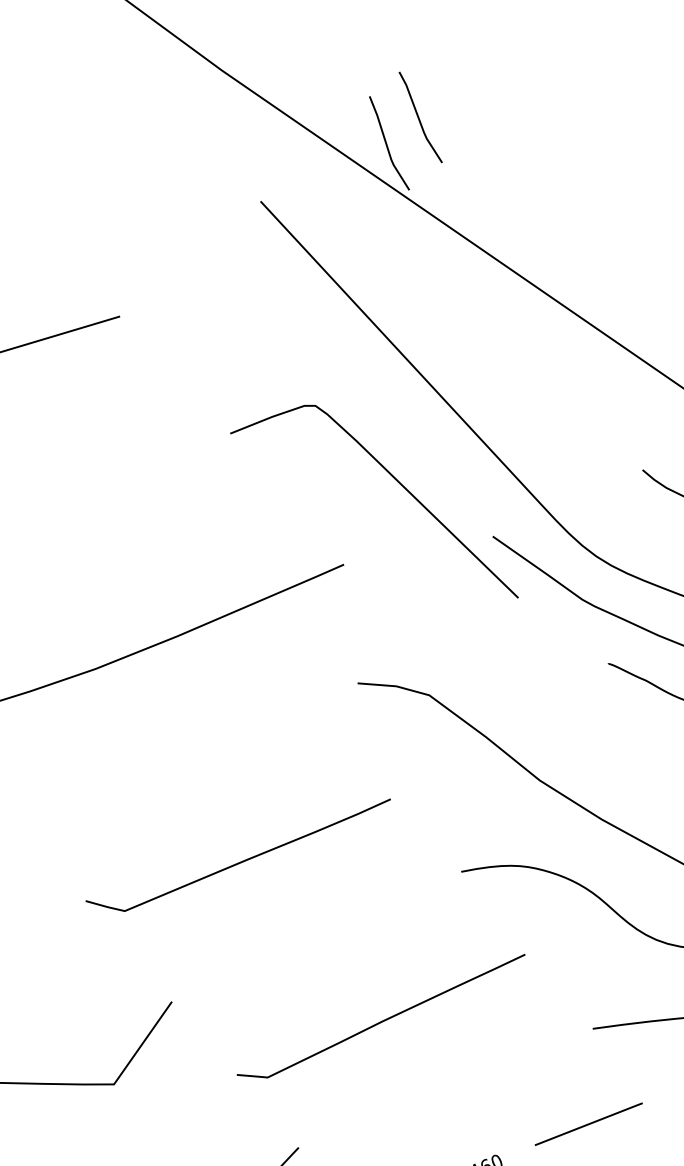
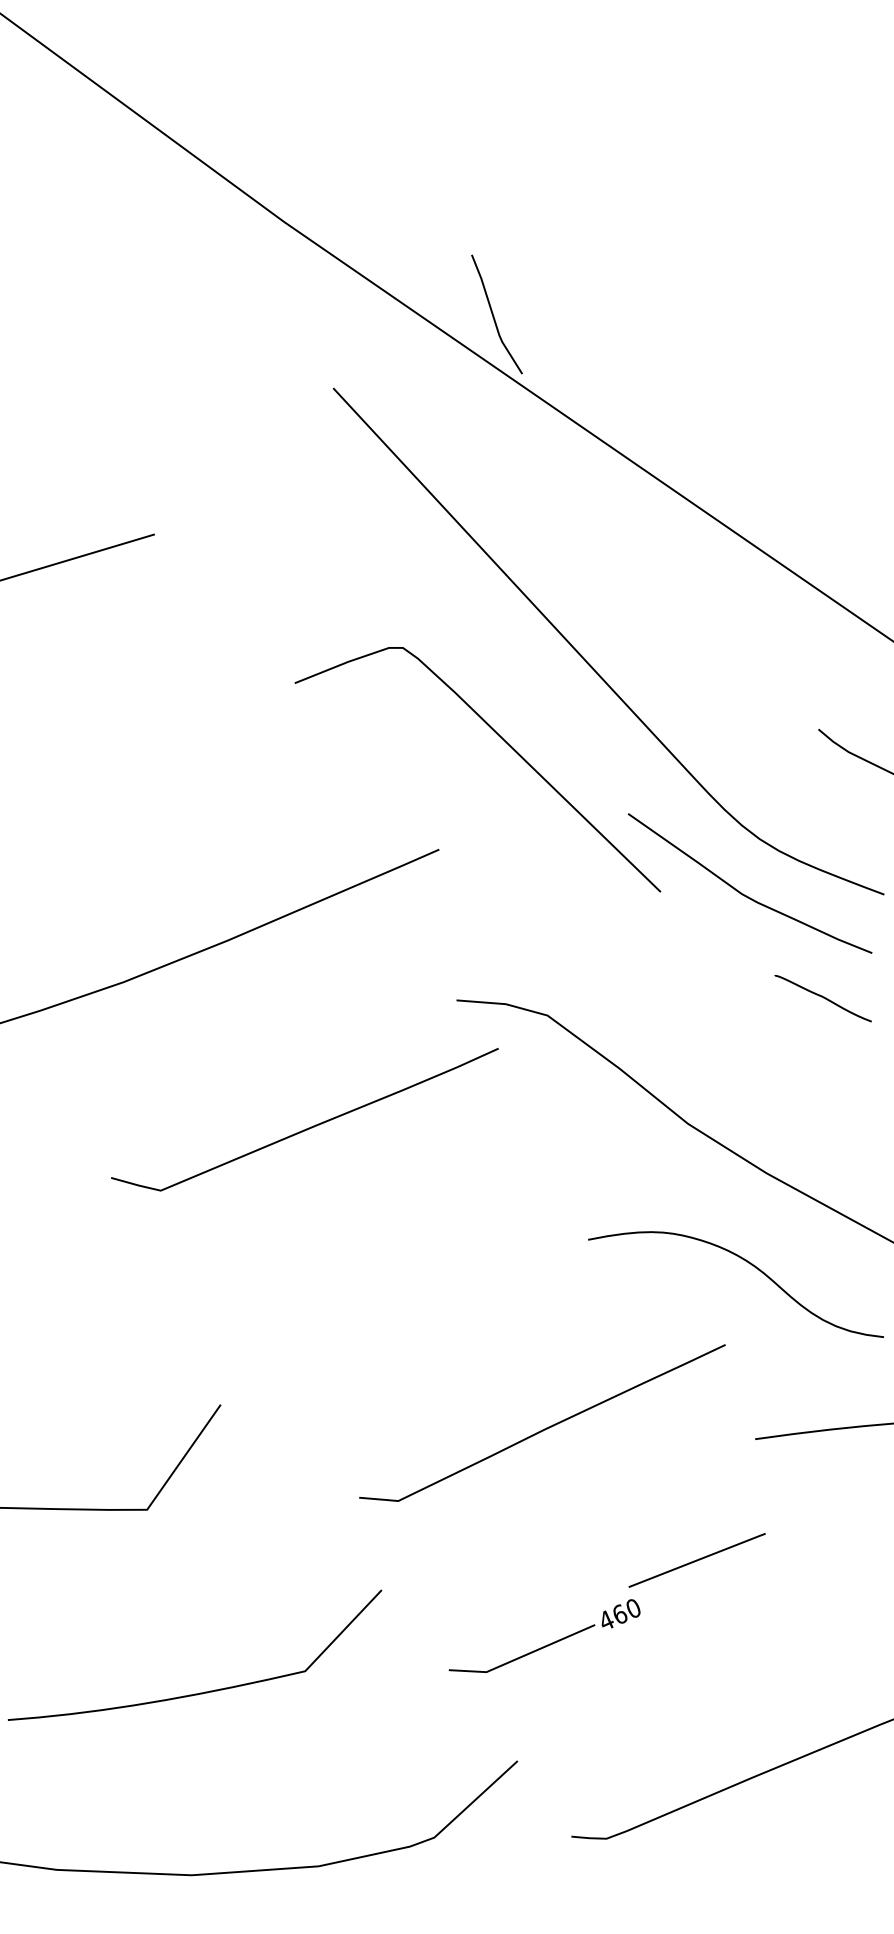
line: (419, 117) -> (534, 281), removed
curve: (241, 861) -> (308, 1127), moved
curve: (382, 1020) -> (544, 1428), moved
line: (588, 1124) -> (696, 1560), moved

